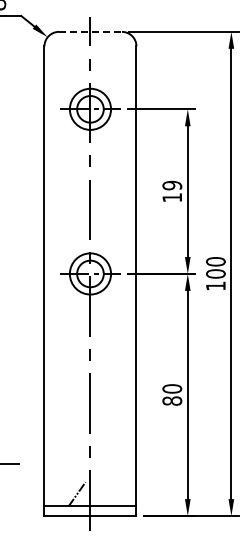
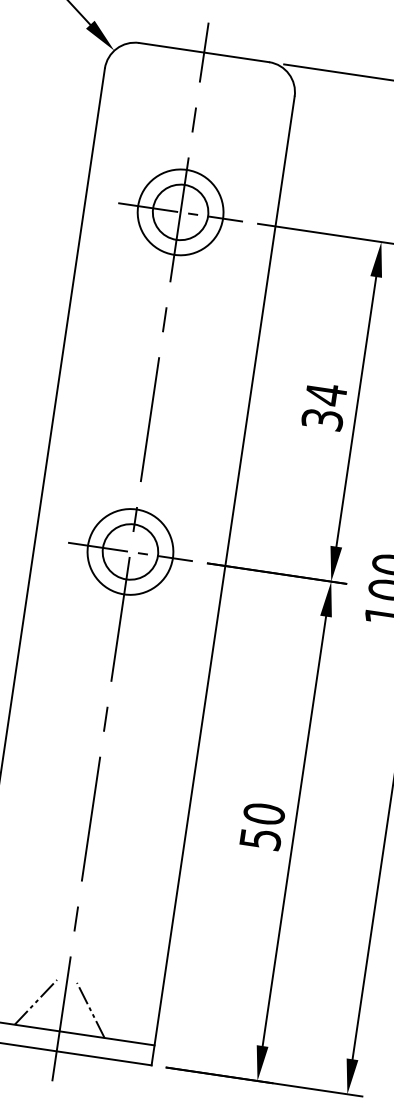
line: (90, 31) -> (204, 51), dashed -> solid
text: (172, 191) -> (324, 406), 19 -> 34
text: (172, 400) -> (261, 837), 80 -> 50
line: (103, 494) -> (90, 1010), added

